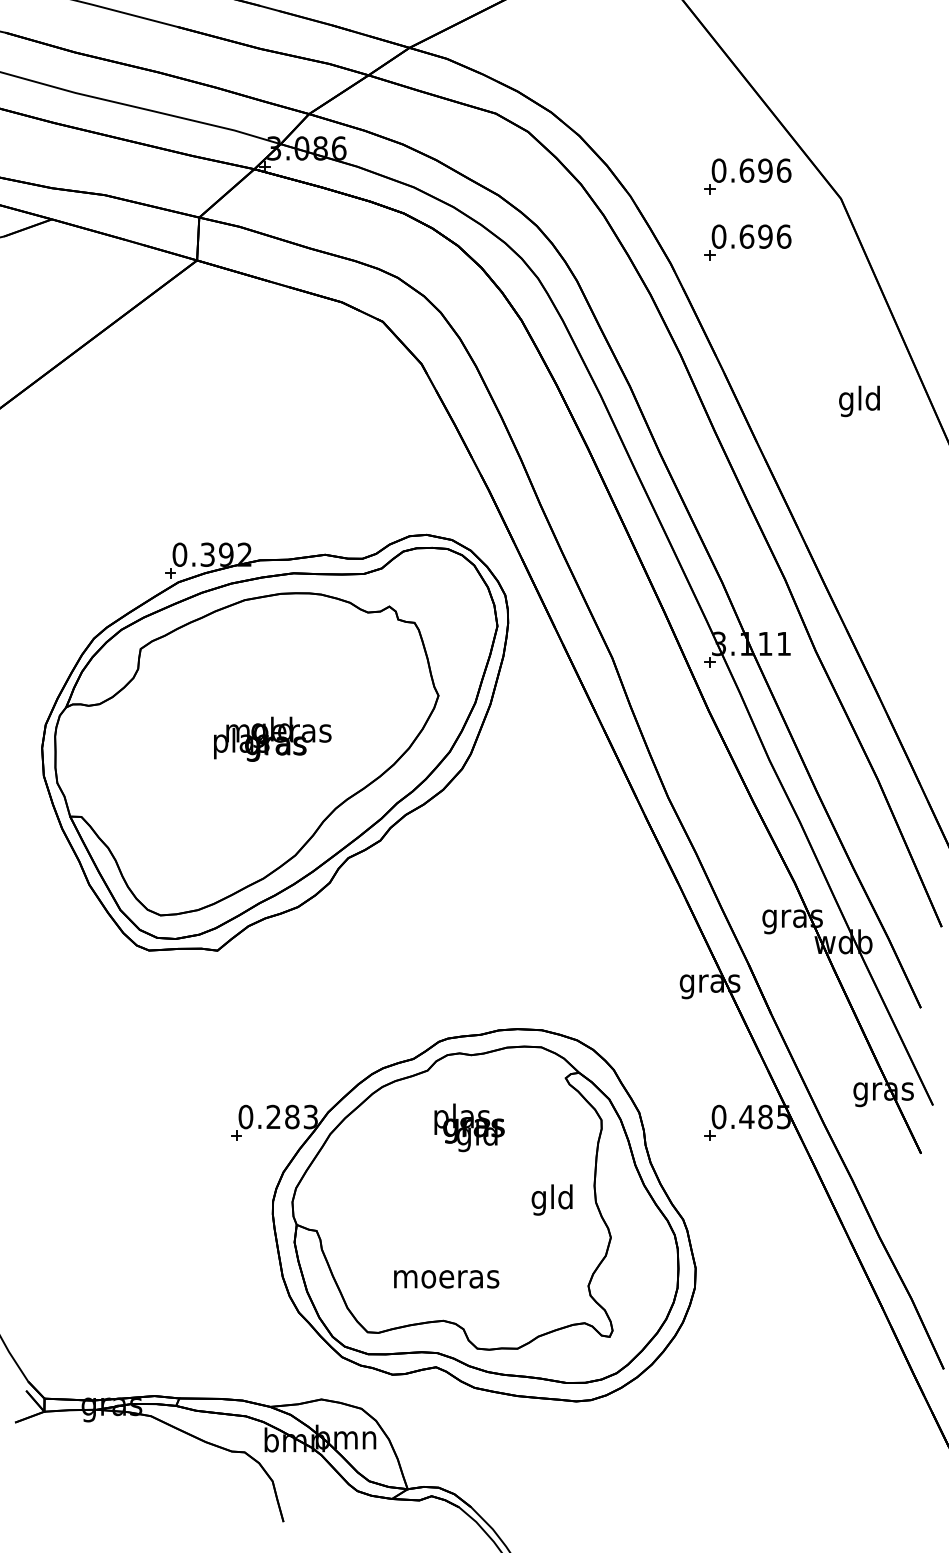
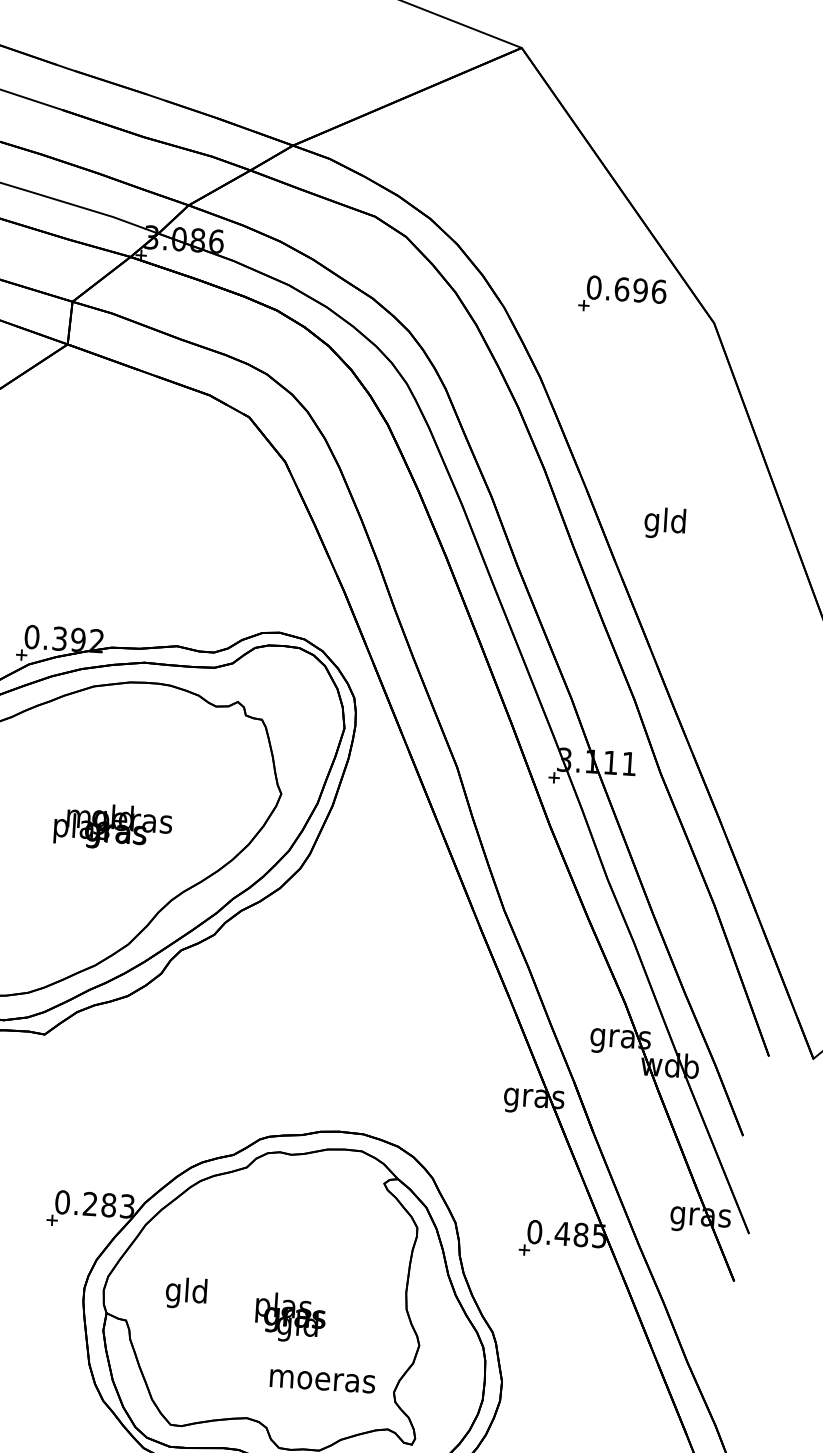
part: (747, 242) -> (618, 361), removed
text: (859, 401) -> (665, 523), moved
text: (469, 1127) -> (290, 1317), moved
text: (551, 1199) -> (185, 1292), moved
text: (446, 1279) -> (322, 1381), moved

